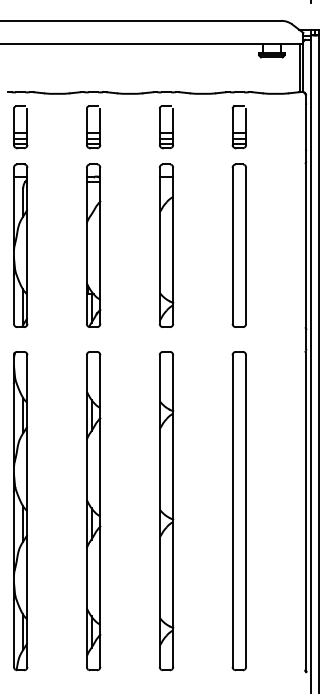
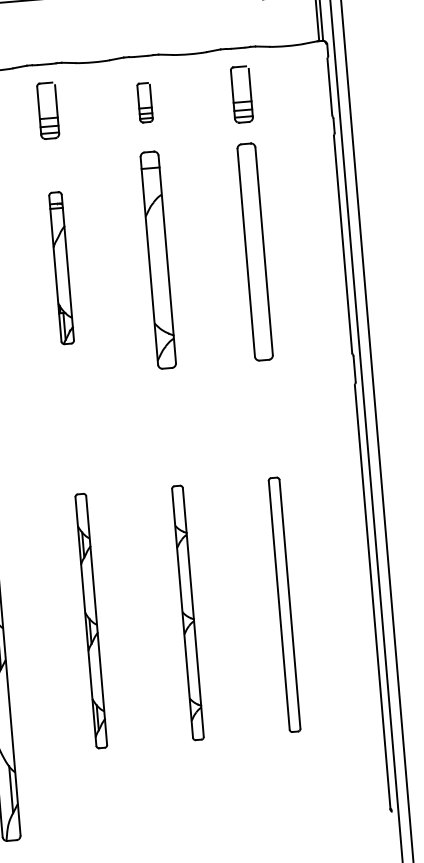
part: (166, 127) -> (145, 102), size x0.7
part: (93, 245) -> (61, 267), size x0.7
part: (93, 511) -> (91, 621), size x0.6
part: (166, 511) -> (188, 613), size x0.6
part: (238, 511) -> (283, 605), size x0.6

